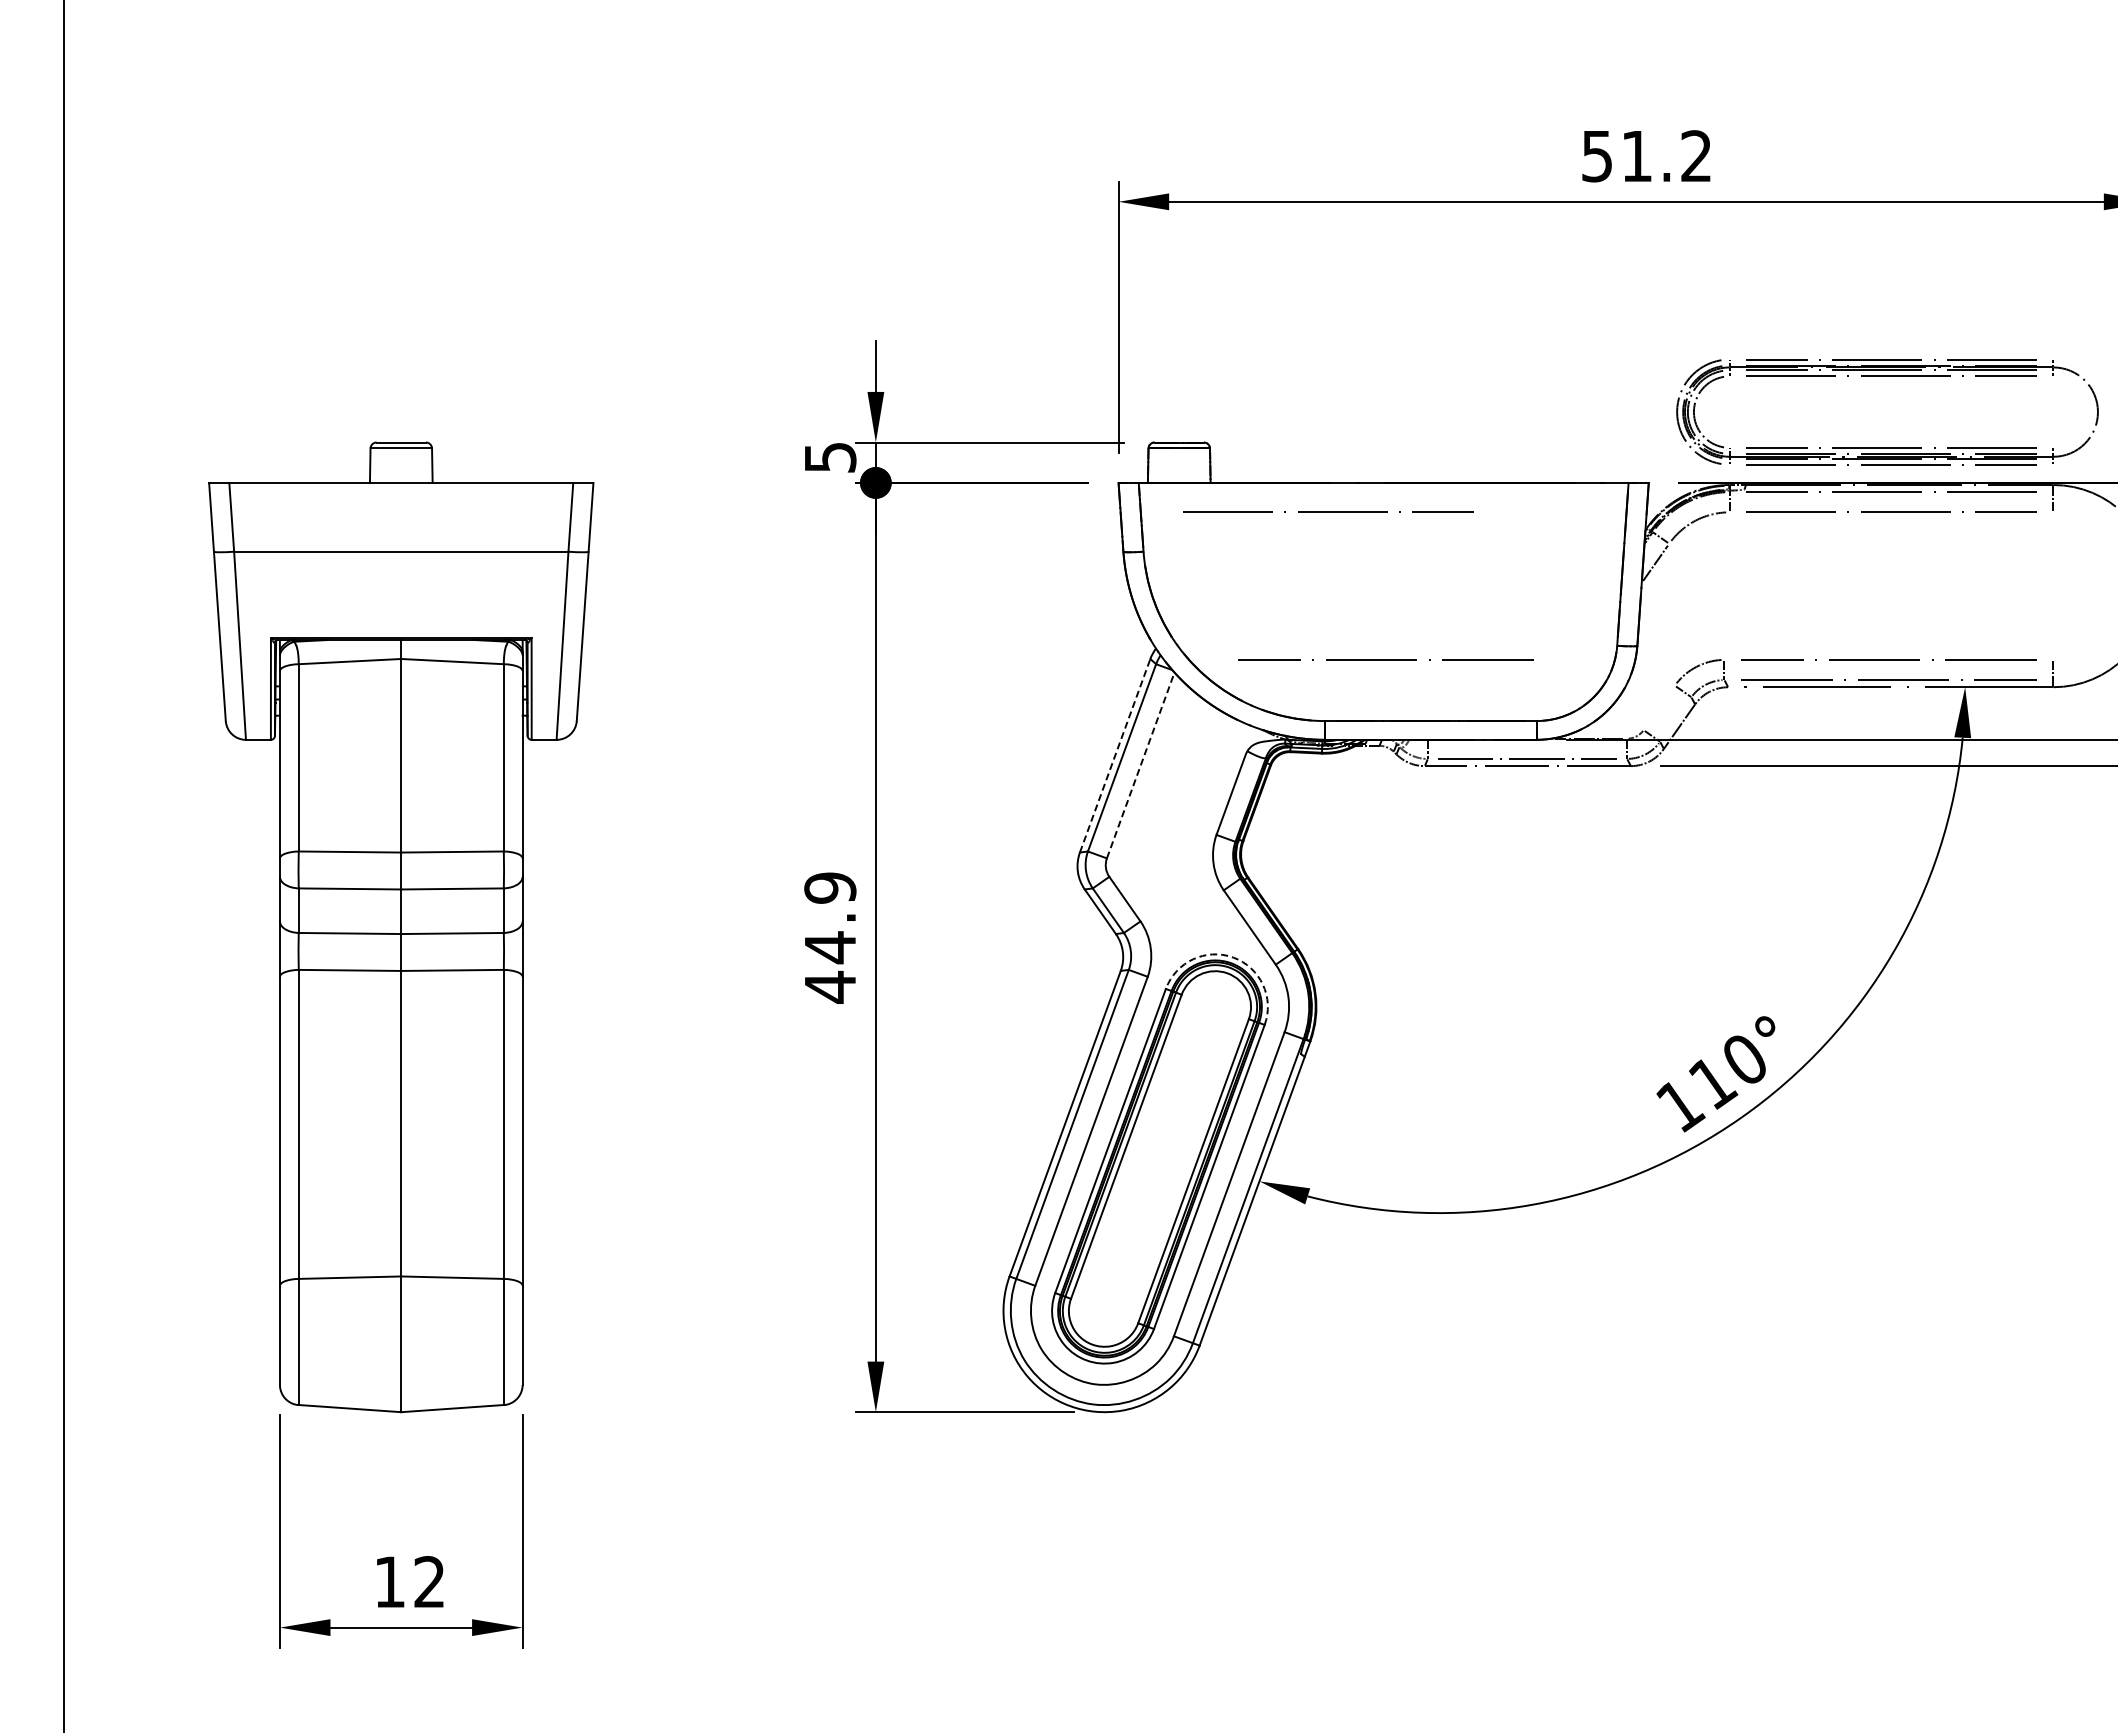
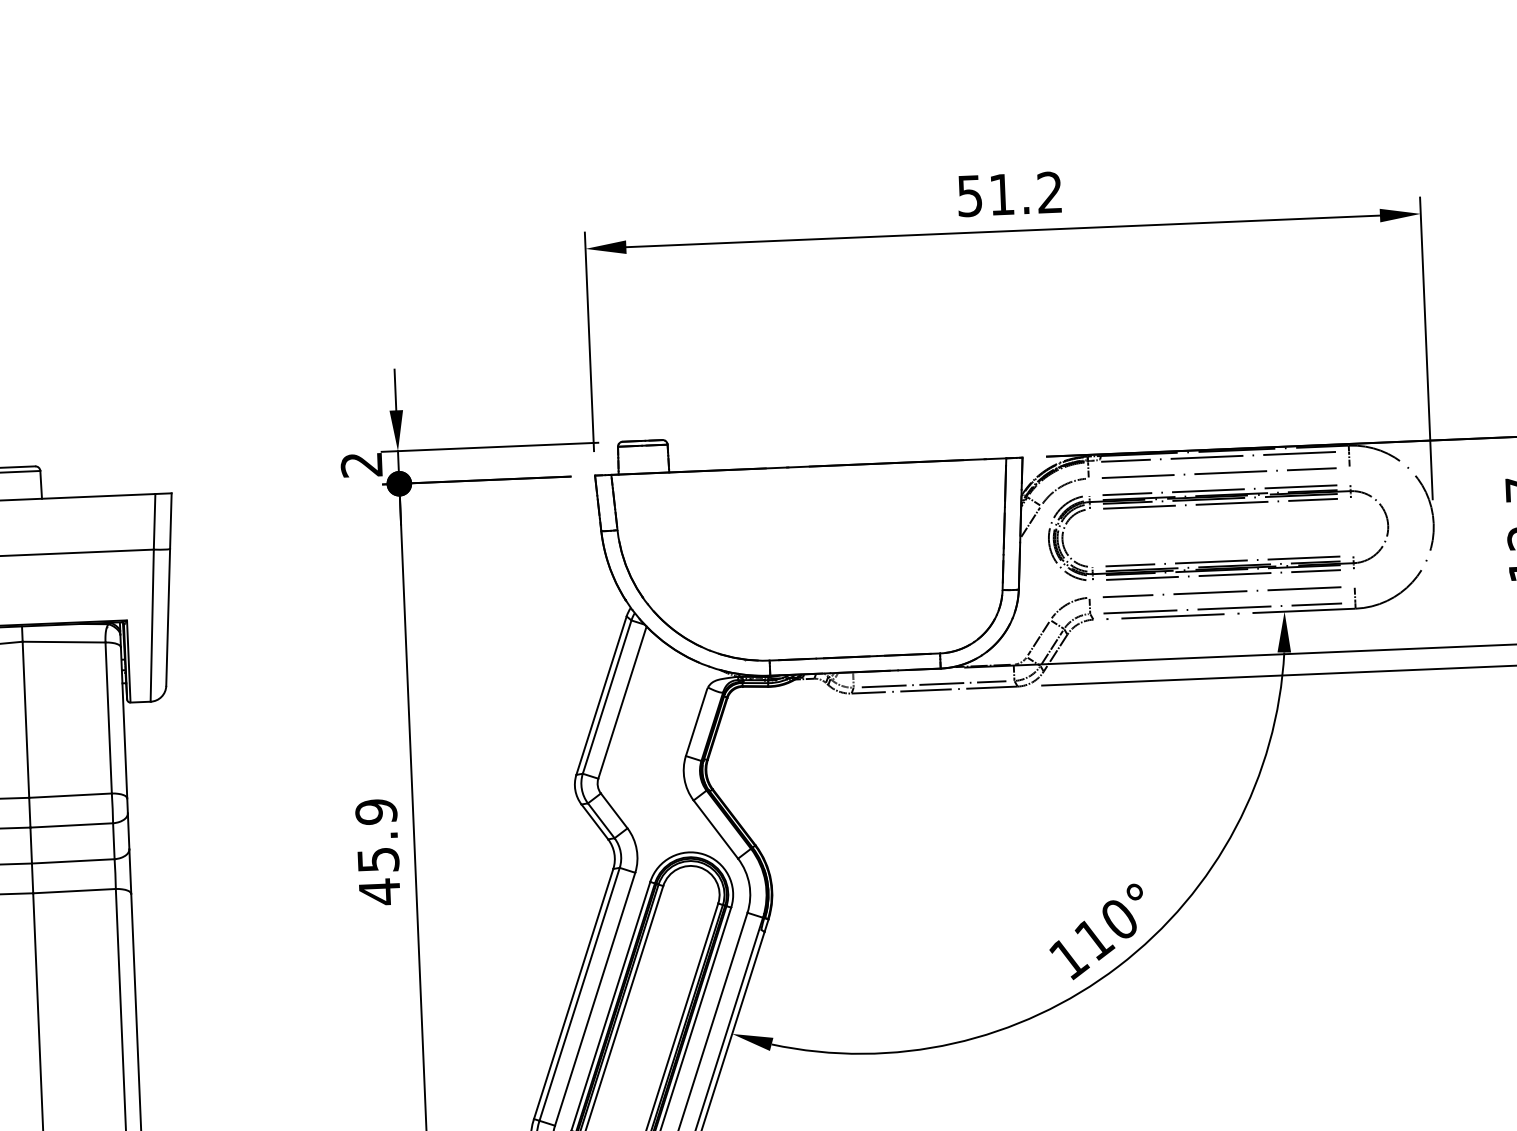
part: (1887, 447) -> (1219, 561), moved
text: (830, 457) -> (361, 464), 5 -> 2
line: (1328, 511) -> (765, 491), removed
line: (1385, 659) -> (816, 608), removed
line: (1659, 707) -> (1038, 638), added
line: (1675, 719) -> (1052, 647), added
line: (1115, 755) -> (601, 695), dashed -> solid
line: (1140, 765) -> (622, 702), dashed -> solid
text: (830, 947) -> (378, 859), 44.9 -> 45.9
arc: (1233, 957) -> (703, 854), dashed -> solid

